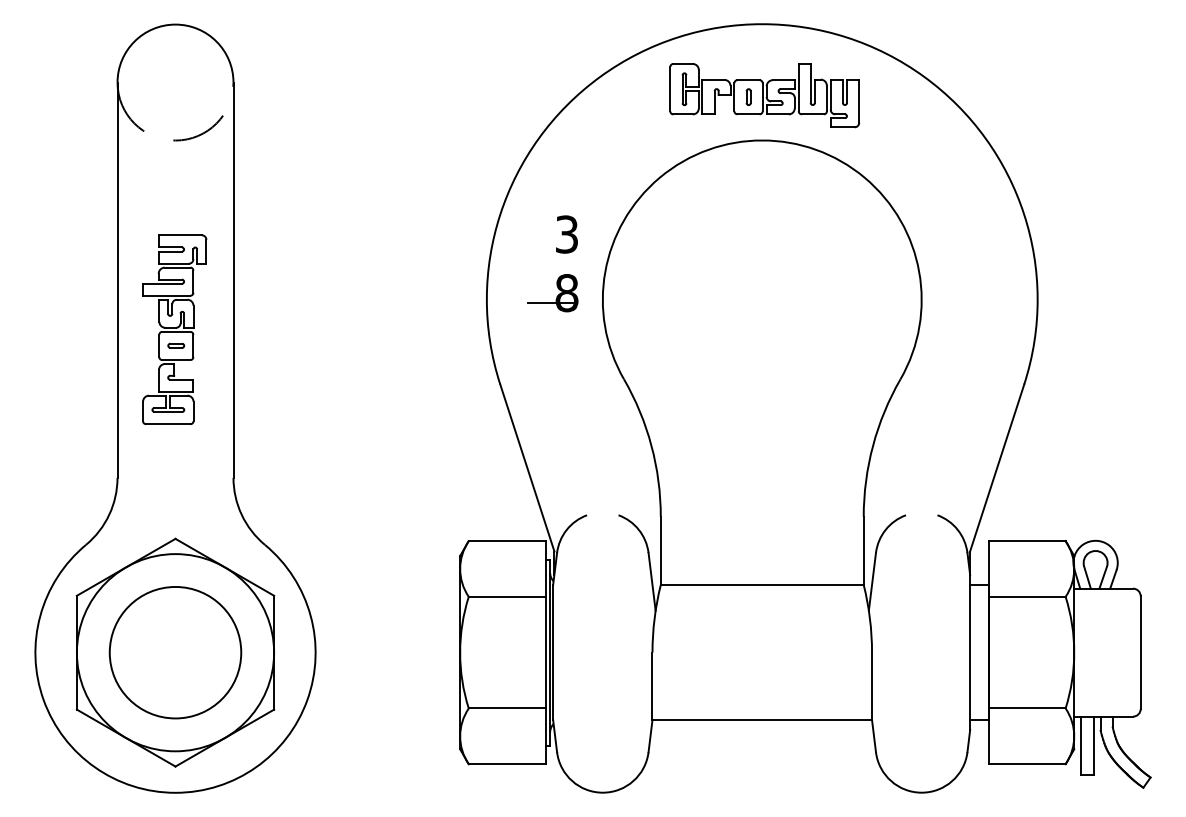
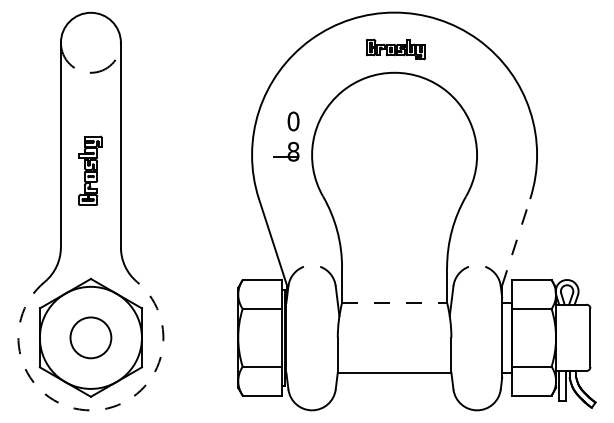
part: (763, 95) -> (395, 49), size x0.6
text: (566, 234) -> (293, 121), 3 -> 0
part: (174, 329) -> (90, 170), size x0.7
line: (997, 466) -> (516, 241), solid -> dashed
line: (762, 584) -> (394, 302), solid -> dashed
circle: (174, 651) -> (90, 337), size x0.6
arc: (174, 793) -> (90, 410), solid -> dashed

